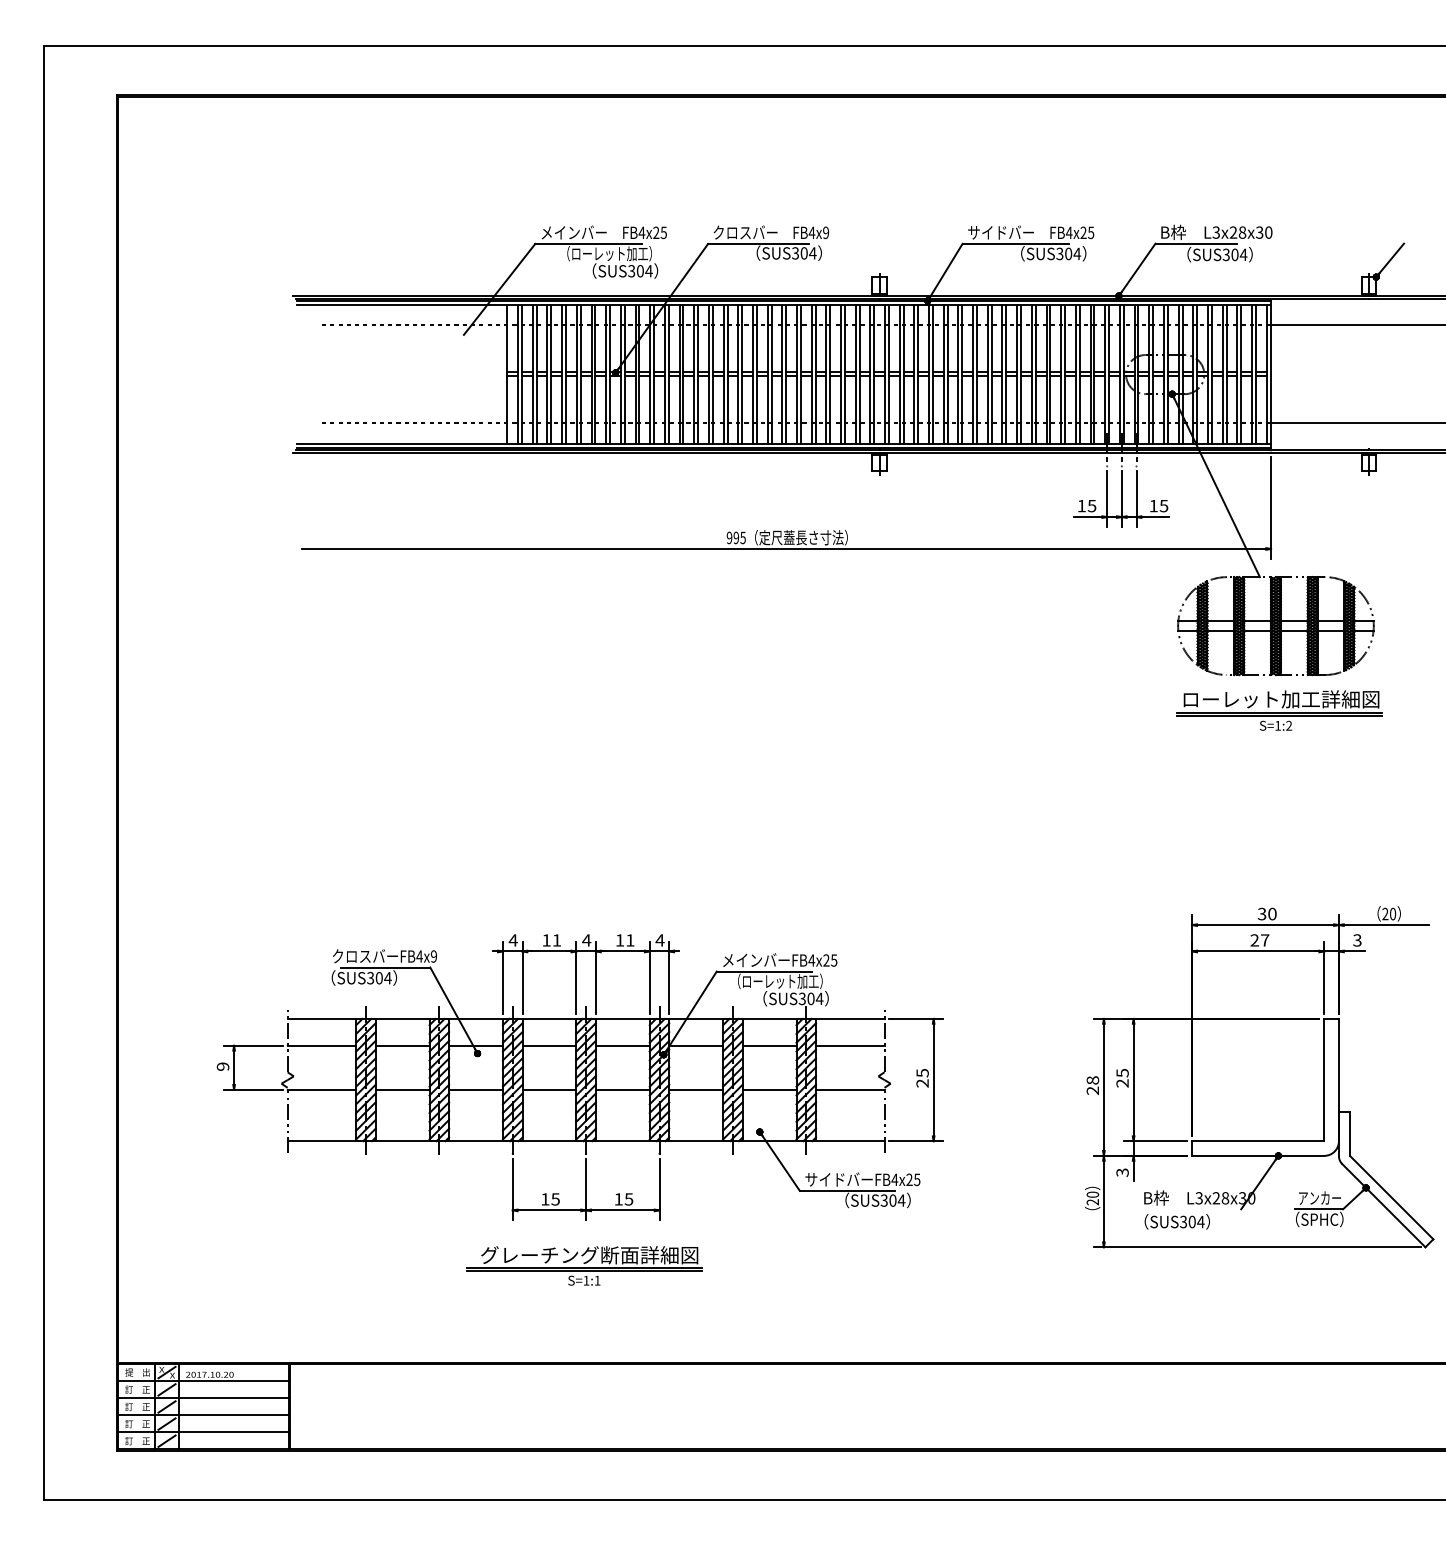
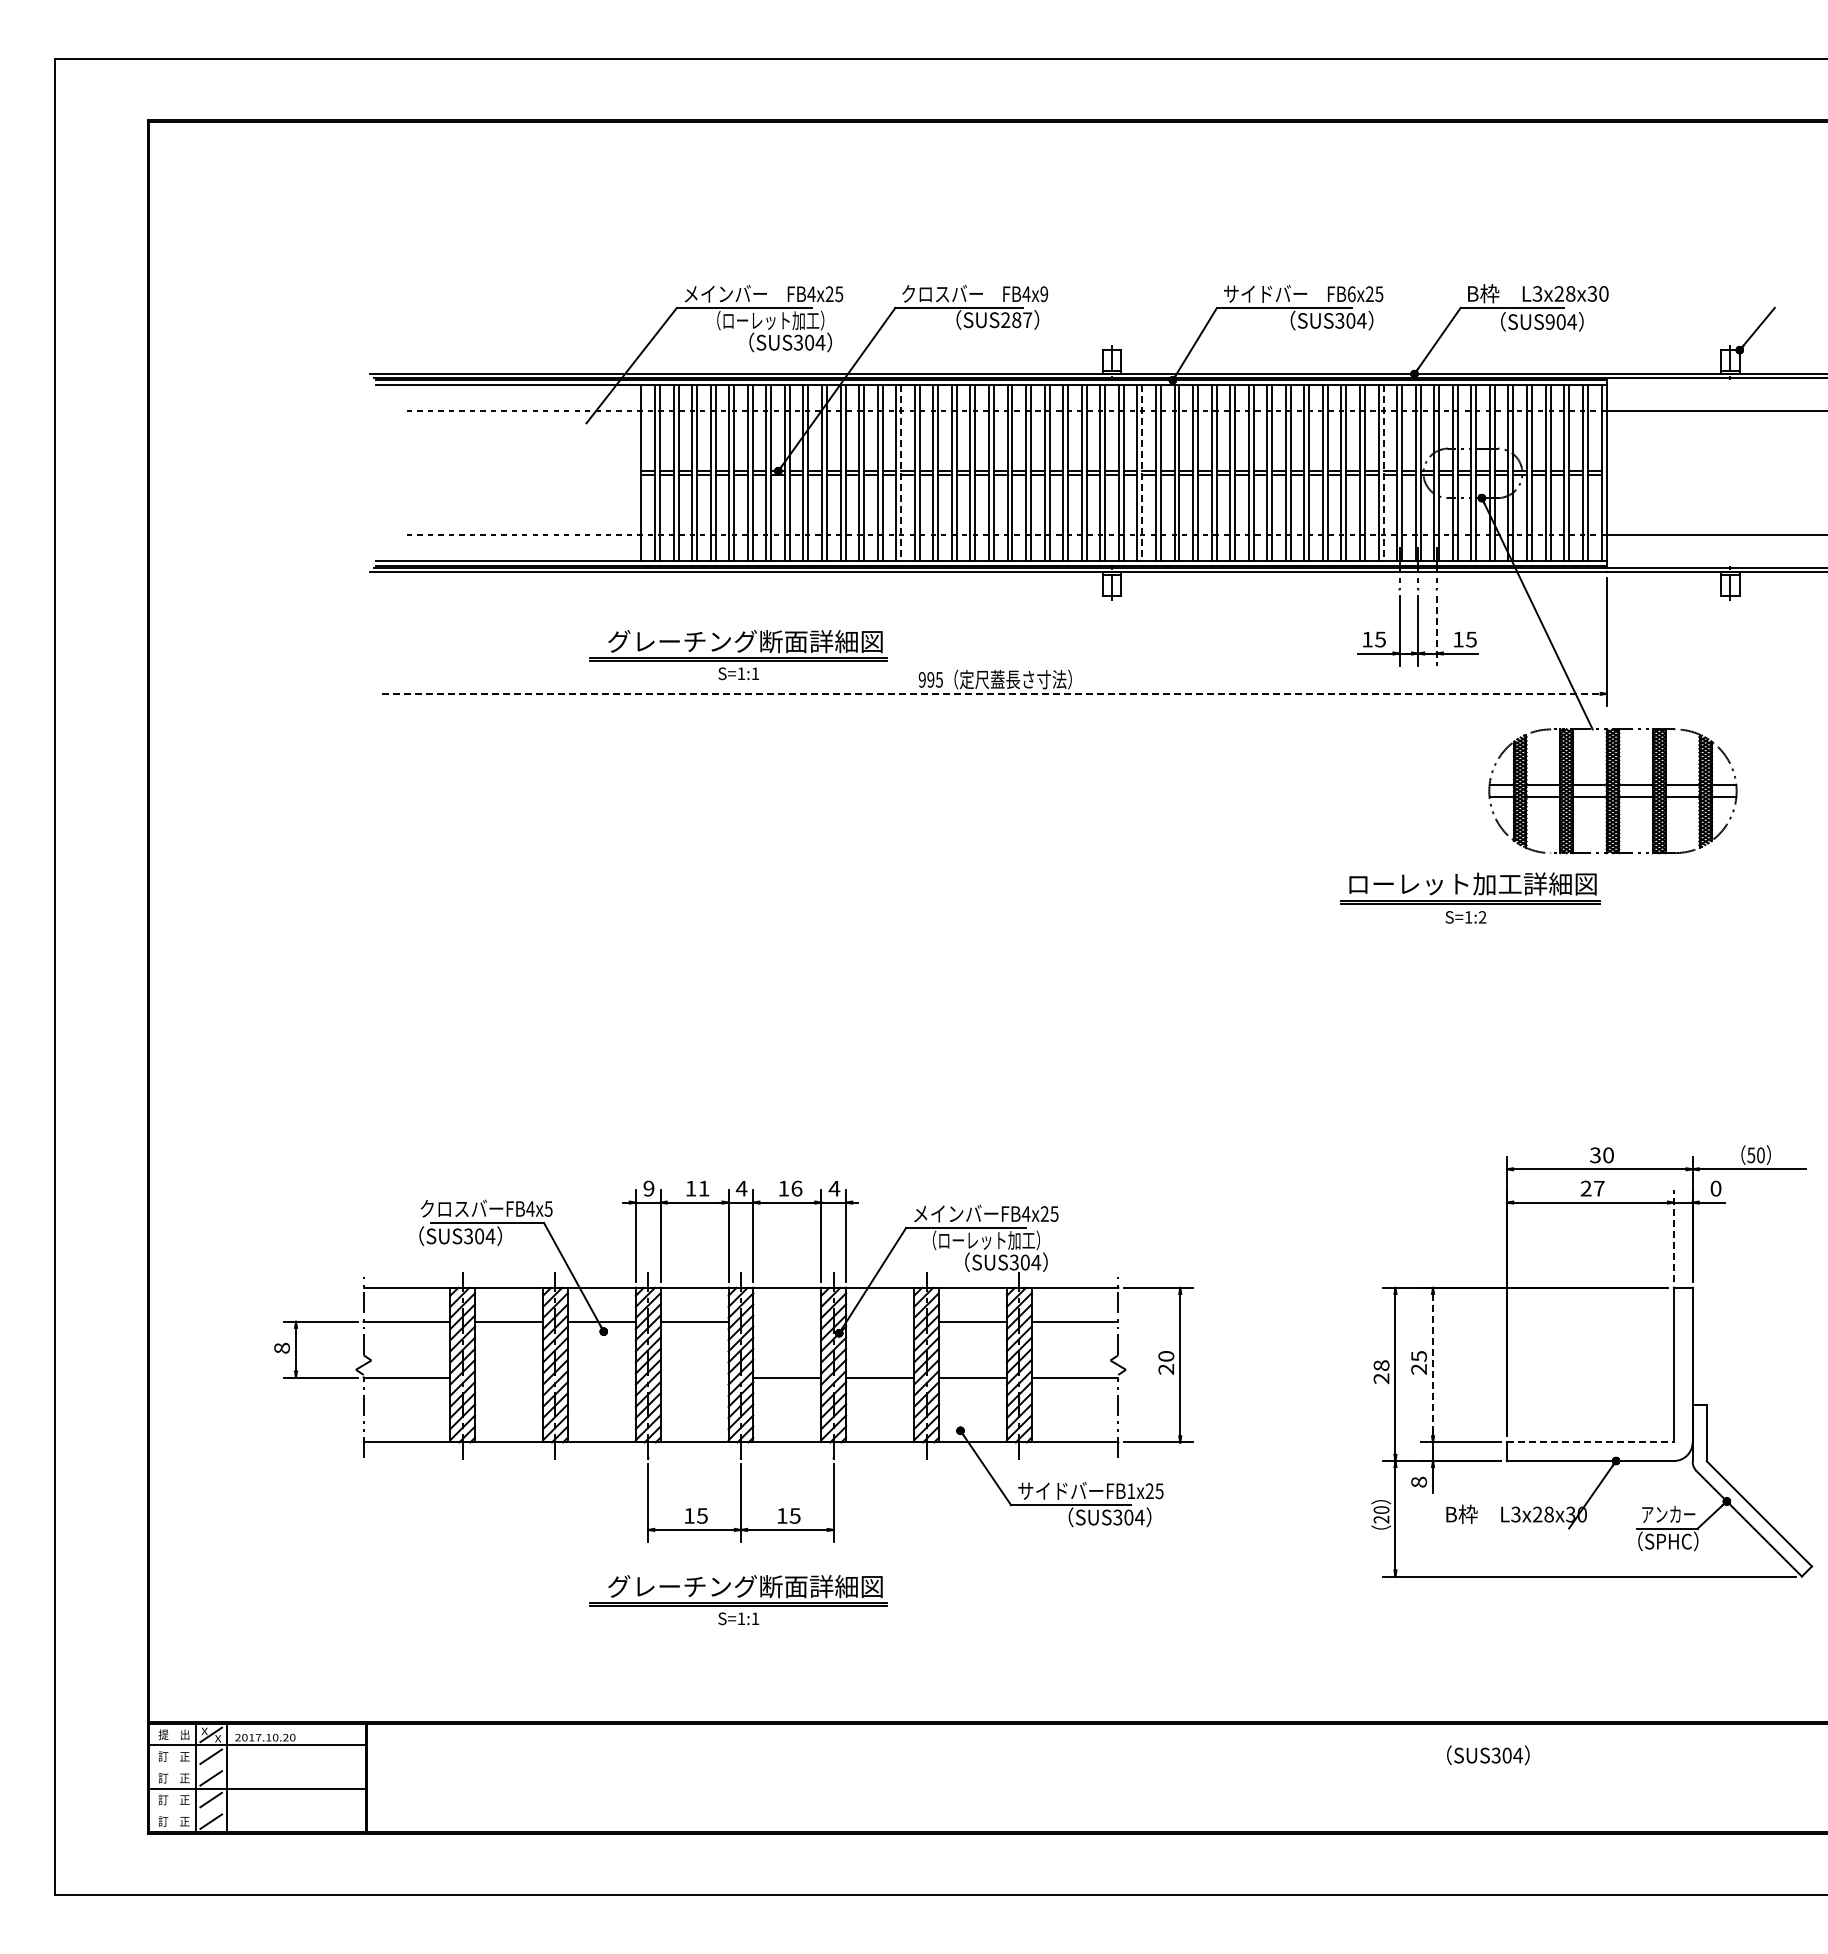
text: (1069, 233) -> (1351, 294), FB4x25 -> FB6x25
text: (804, 253) -> (1016, 320), SUS304 -> SUS287
text: (1225, 254) -> (1549, 321), SUS304 -> SUS904
line: (713, 374) -> (901, 473), solid -> dashed
line: (903, 374) -> (1142, 473), solid -> dashed
line: (1094, 374) -> (1383, 473), solid -> dashed
line: (1136, 499) -> (1436, 631), solid -> dashed
part: (584, 518) -> (738, 655), added
line: (784, 548) -> (991, 693), solid -> dashed
part: (1279, 710) -> (1470, 897), moved
text: (1385, 914) -> (1751, 1155), 20 -> 50
text: (512, 940) -> (648, 1188), 4 -> 9
text: (630, 940) -> (796, 1188), 11 -> 16
text: (1357, 940) -> (1715, 1188), 3 -> 0
text: (433, 956) -> (548, 1208), FB4x9 -> FB4x5
line: (1324, 977) -> (1674, 1235), solid -> dashed
line: (622, 1045) -> (787, 1321), removed
line: (696, 1045) -> (880, 1321), removed
text: (222, 1066) -> (281, 1347), 9 -> 8
text: (922, 1073) -> (1166, 1356), 25 -> 20
line: (1133, 1080) -> (1433, 1365), solid -> dashed
line: (403, 1089) -> (509, 1377), removed
line: (475, 1089) -> (601, 1377), removed
line: (549, 1089) -> (694, 1377), removed
line: (1258, 1141) -> (1591, 1442), solid -> dashed
text: (1122, 1172) -> (1418, 1481), 3 -> 8
text: (894, 1179) -> (1130, 1490), FB4x25 -> FB1x25
text: (1177, 1221) -> (1488, 1755), moved
line: (203, 1398) -> (257, 1767), removed
line: (203, 1432) -> (257, 1810), removed

